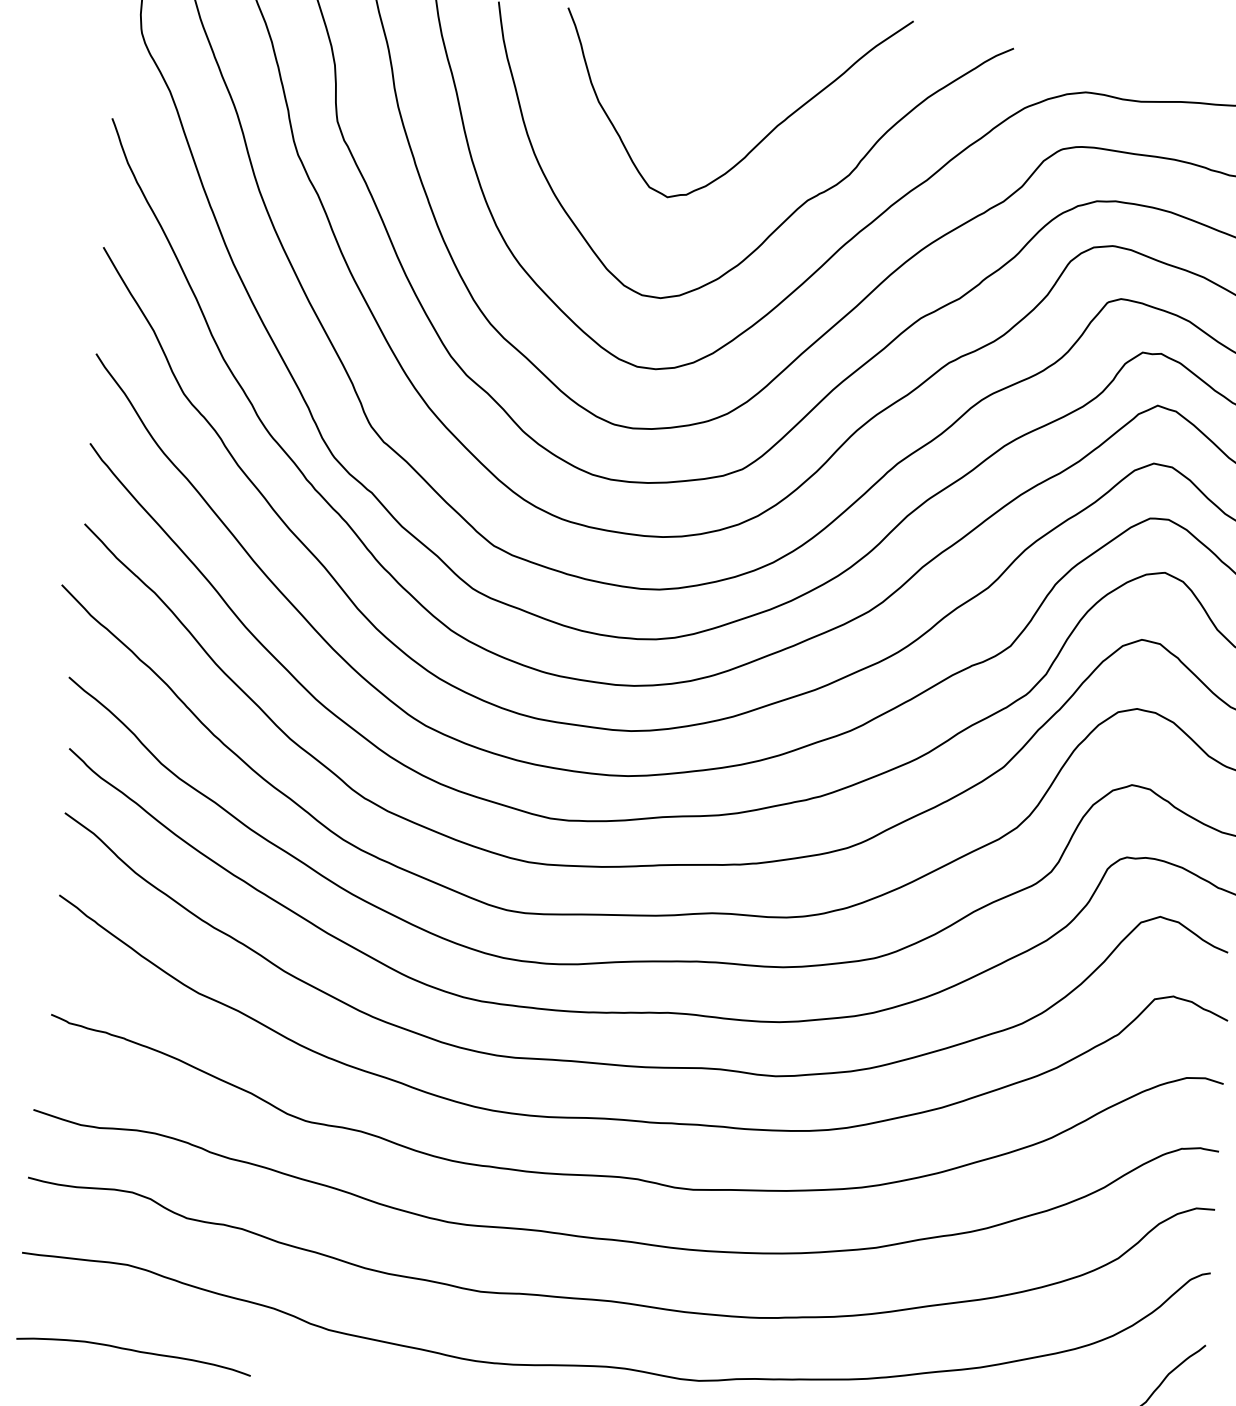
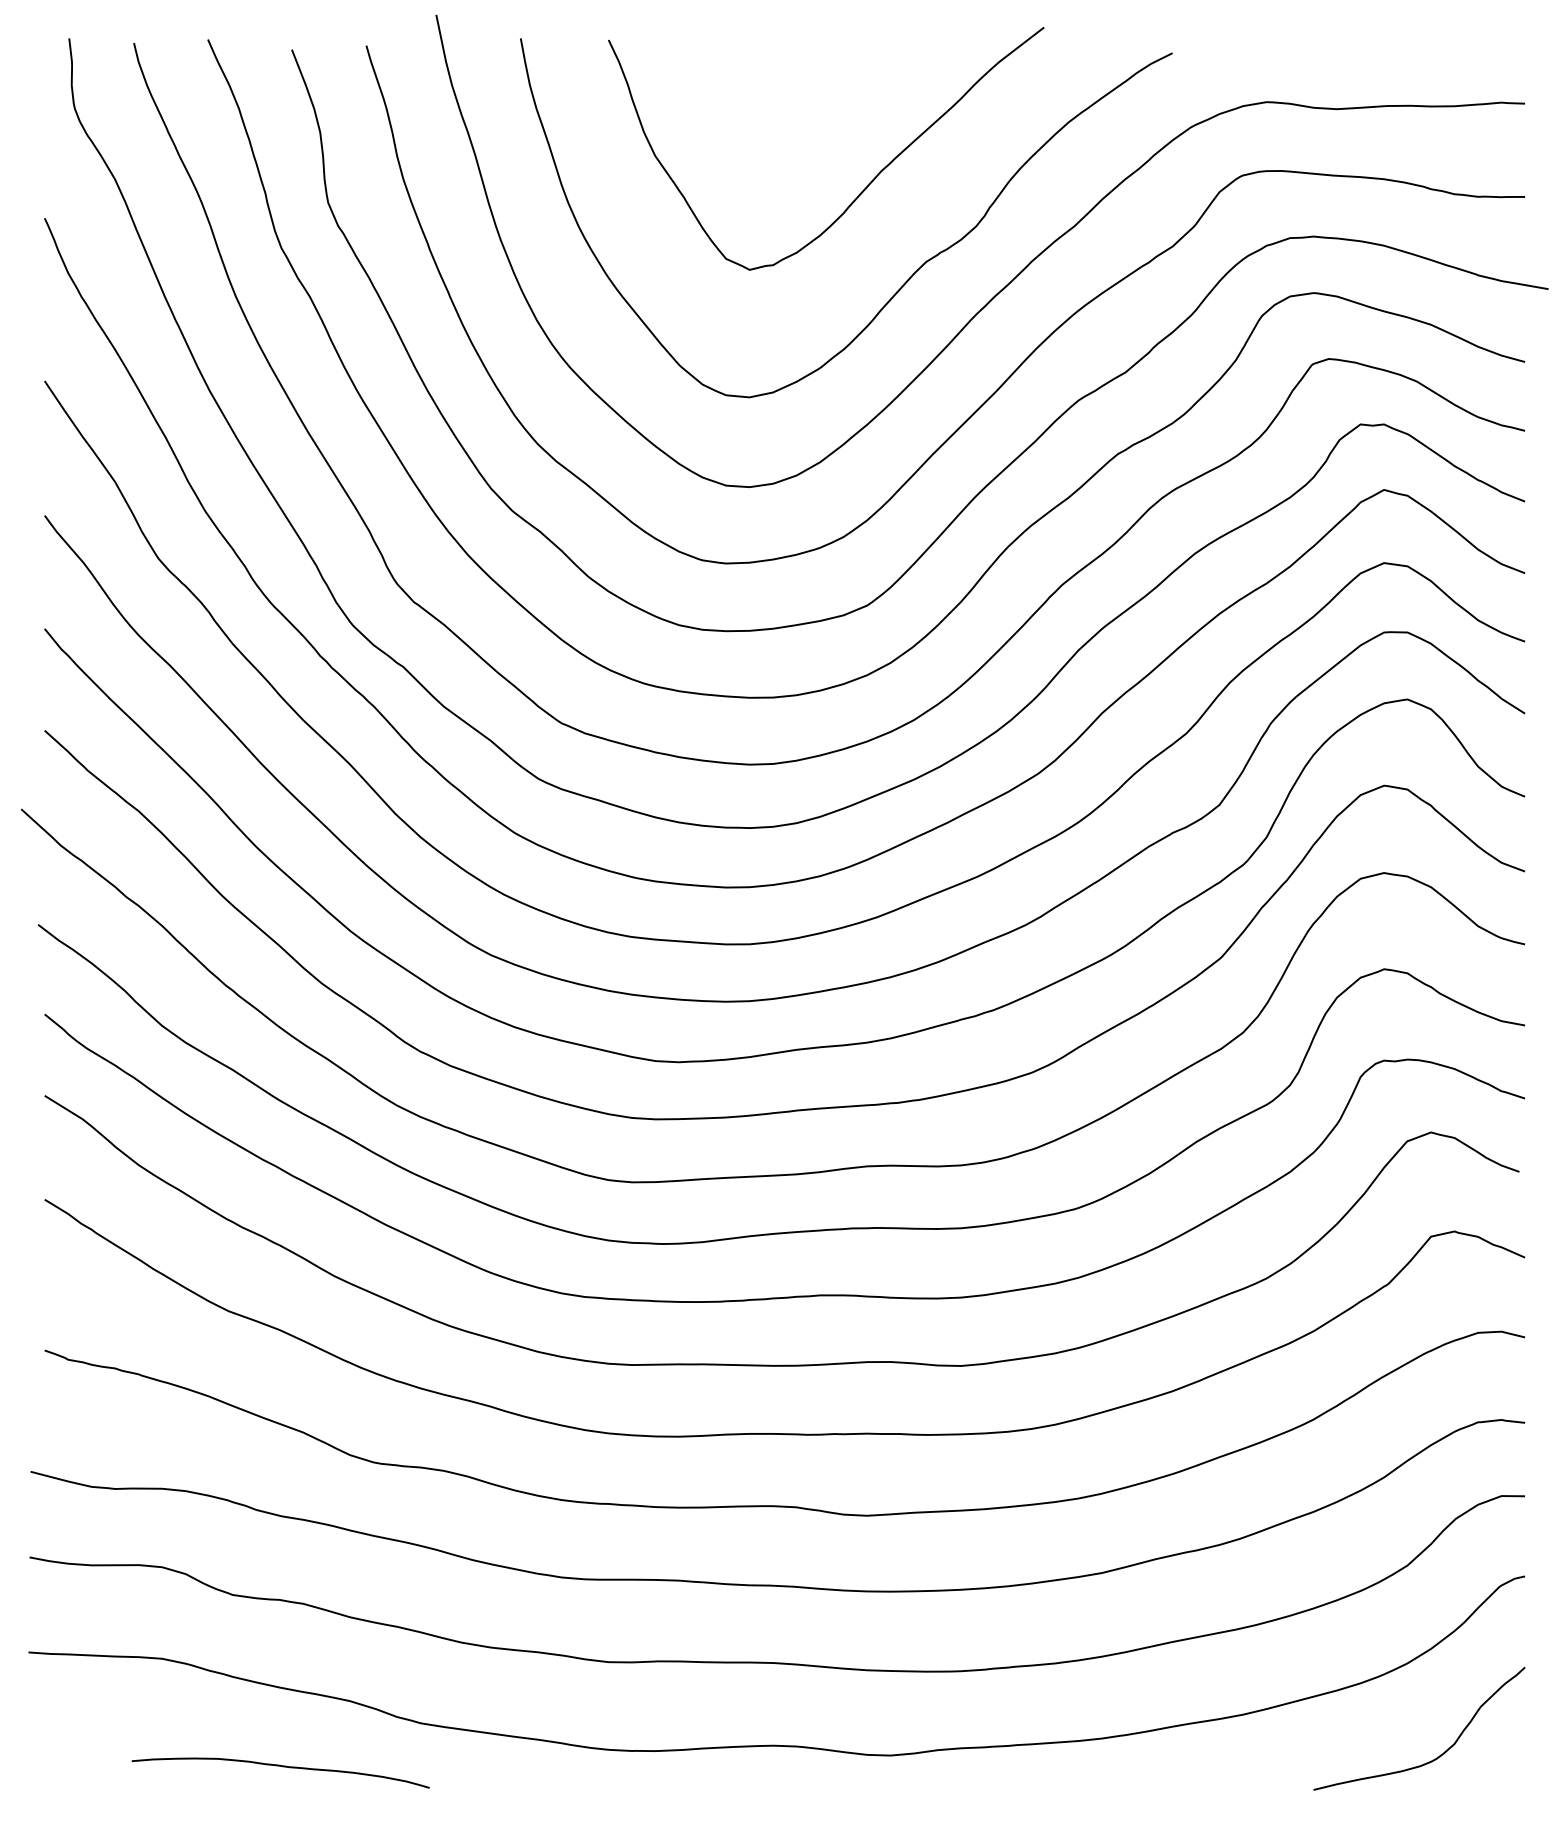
curve: (135, 1351) -> (282, 1767), moved

